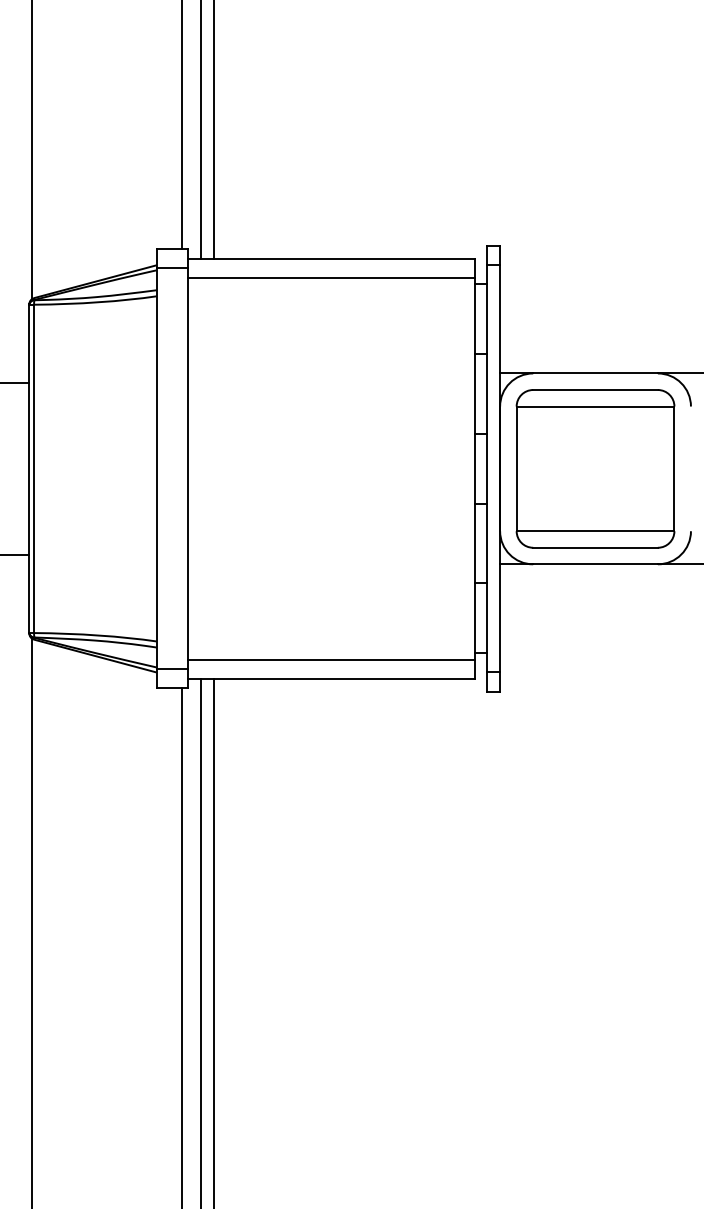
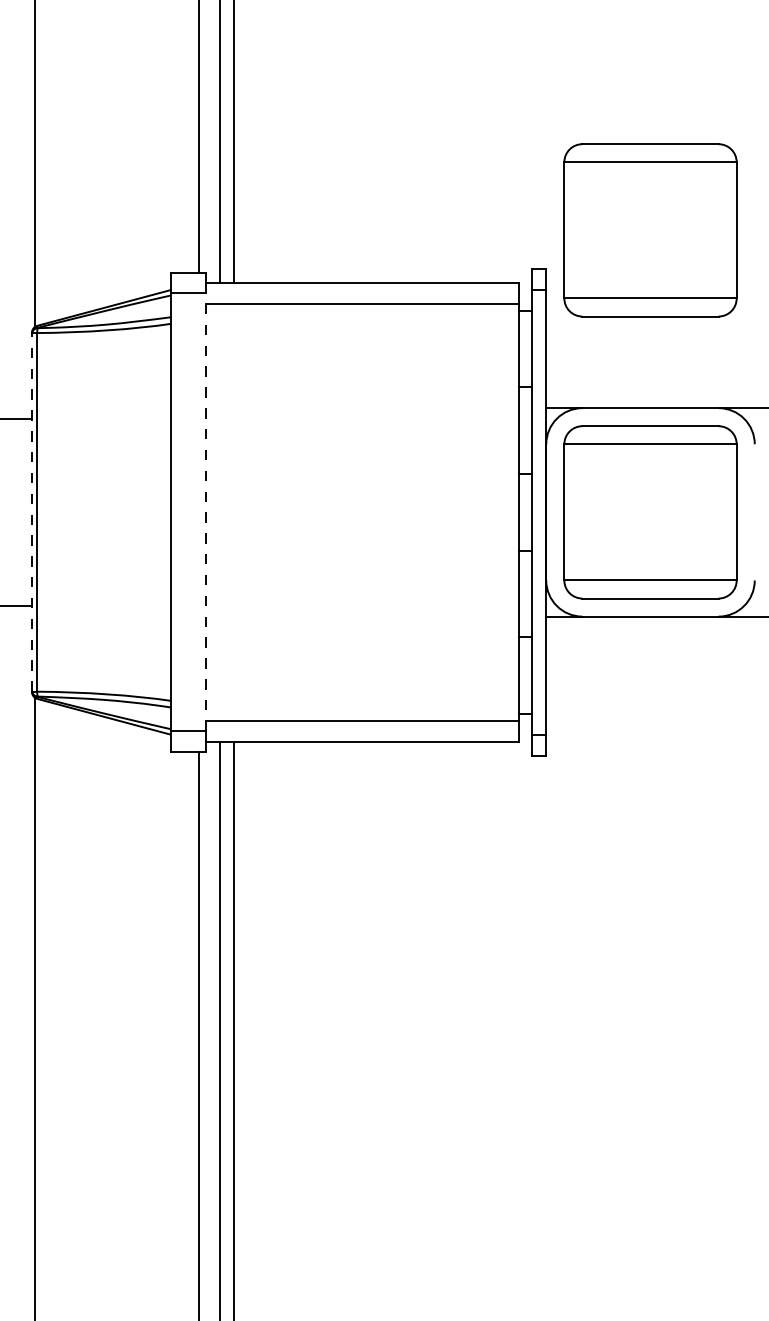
part: (595, 210) -> (650, 230), added
line: (29, 468) -> (32, 511), solid -> dashed
line: (188, 469) -> (205, 512), solid -> dashed

